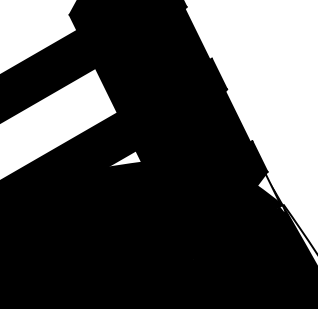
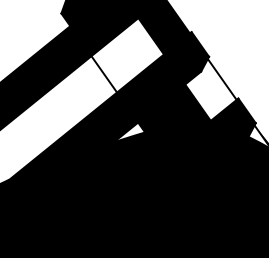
fill: (136, 73) -> (127, 55), removed
fill: (222, 126) -> (210, 89), removed

